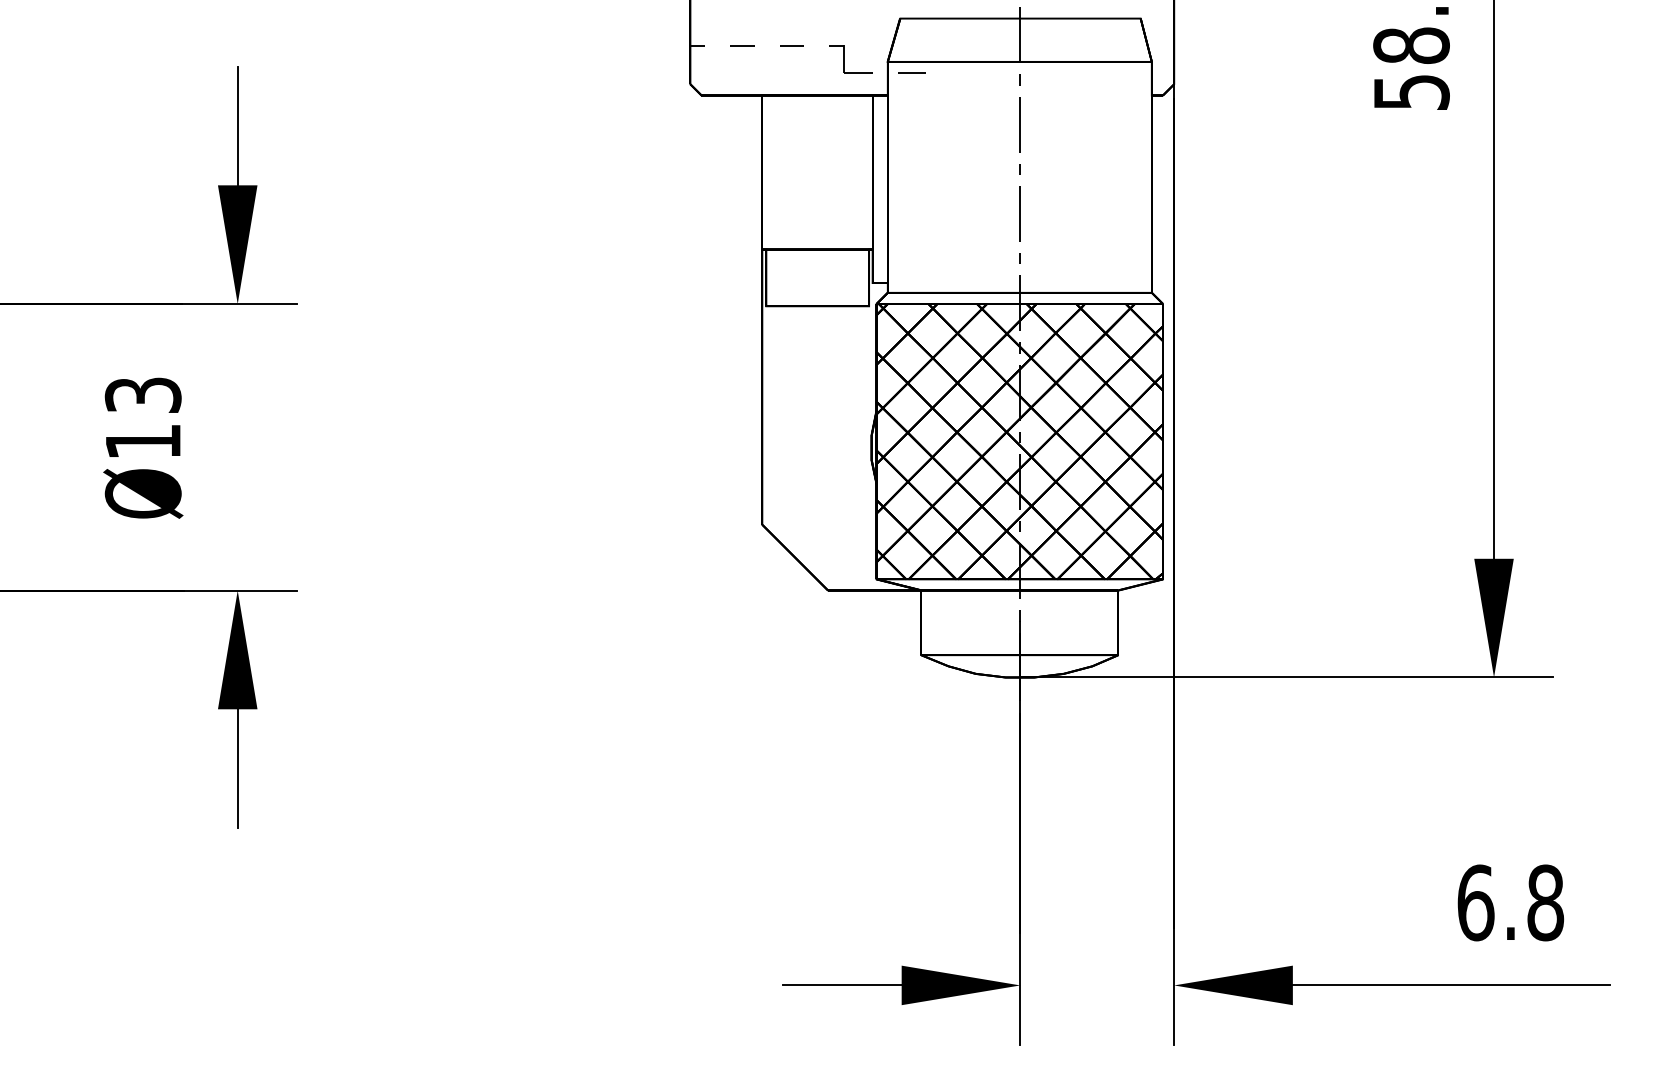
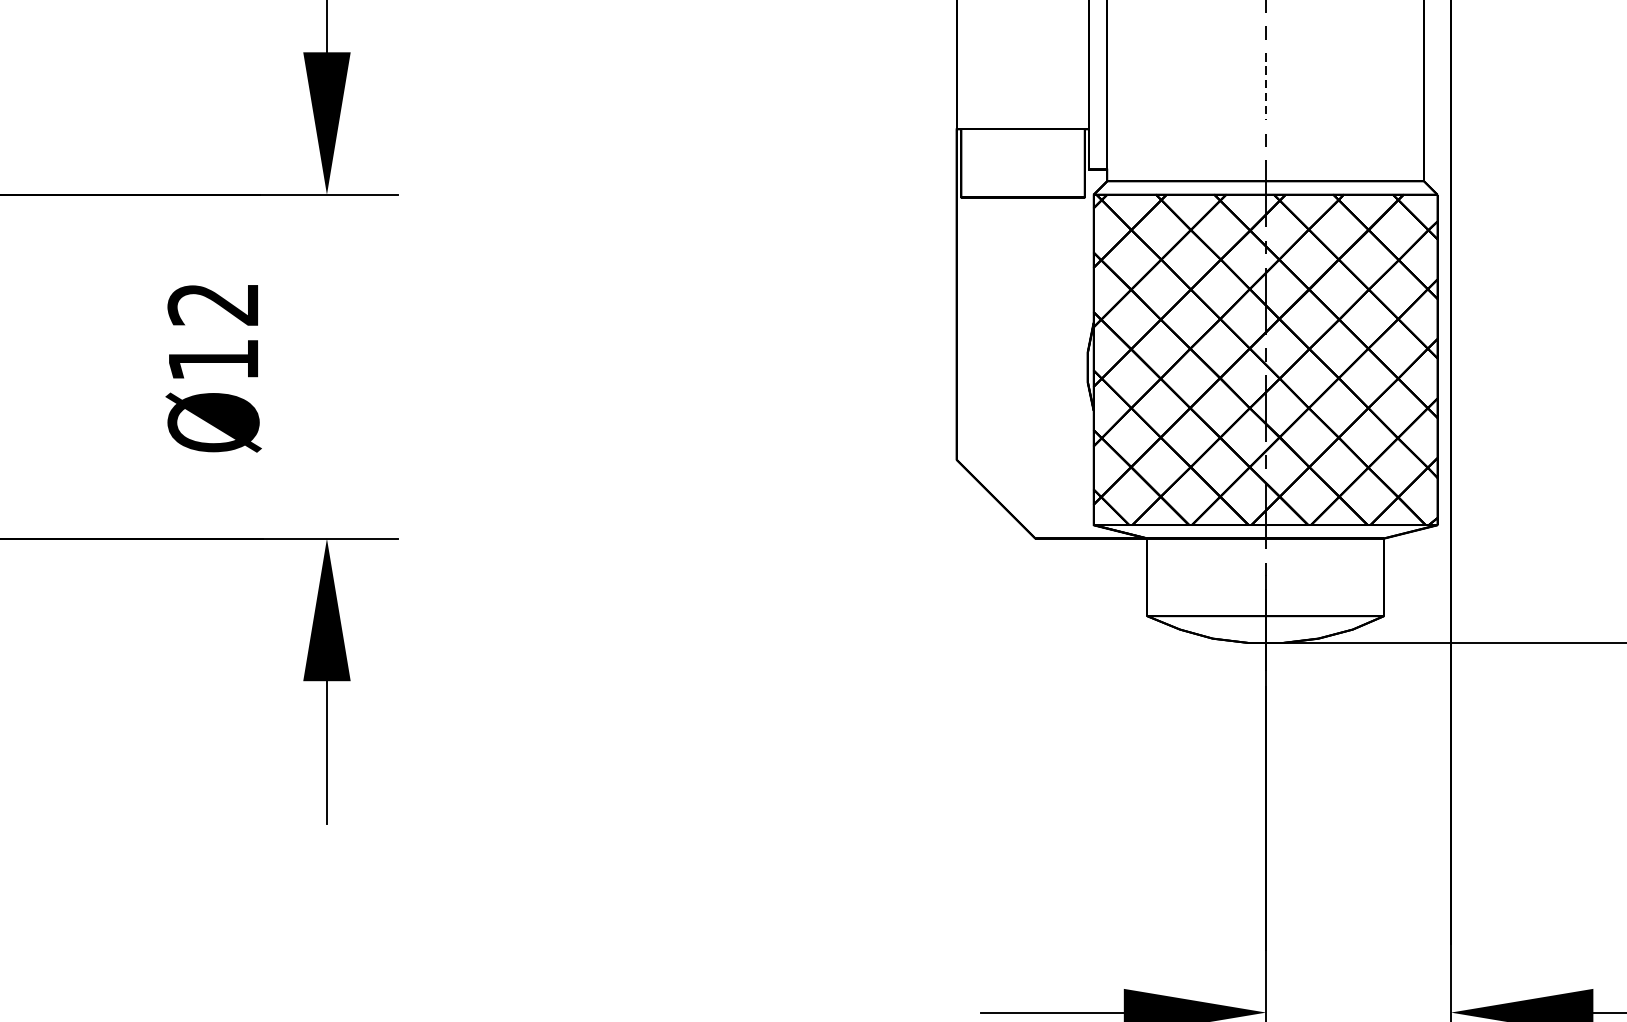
line: (1020, 214) -> (1266, 87), solid -> dashed
text: (143, 395) -> (213, 304), Ø13 -> Ø12

